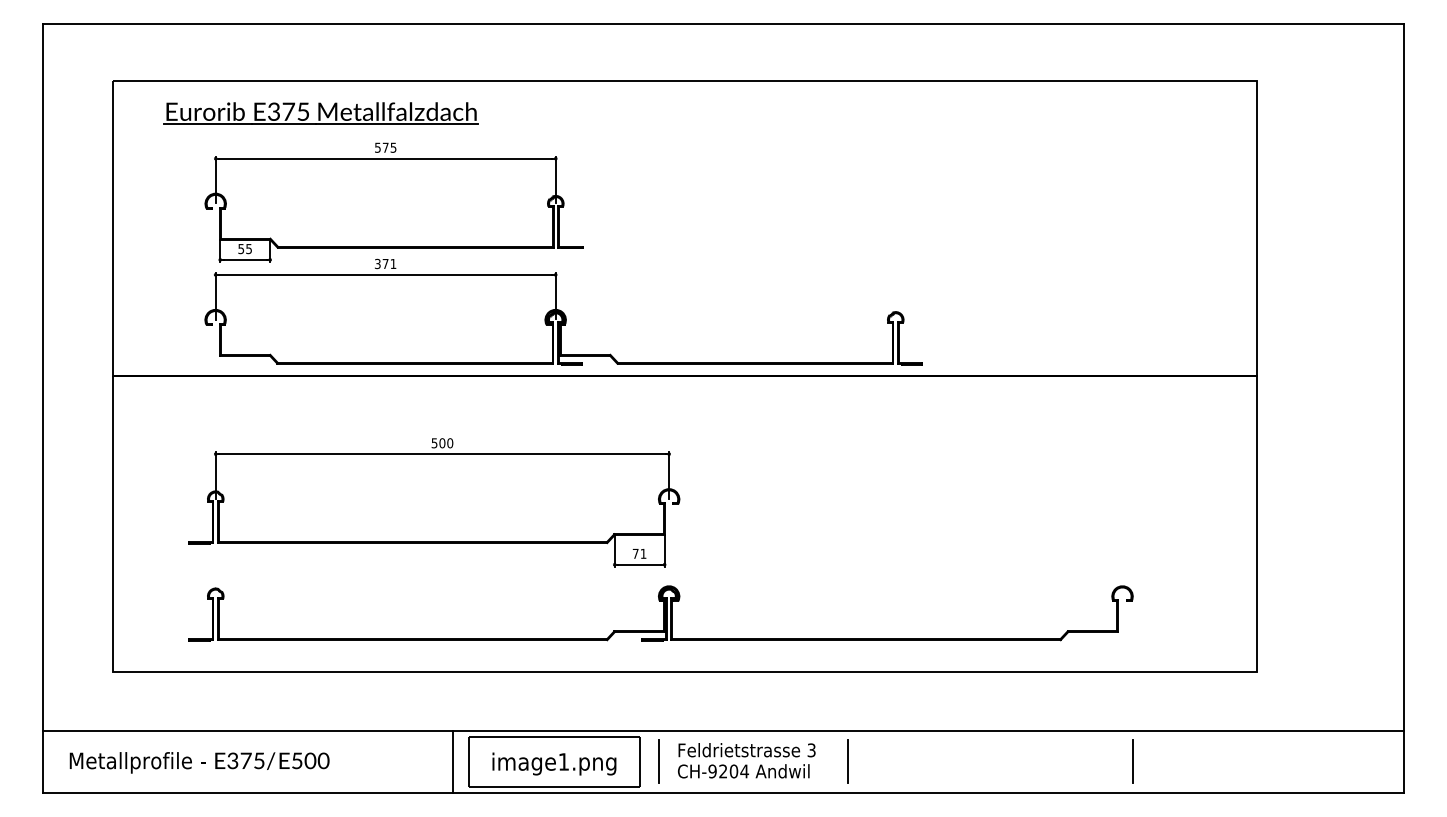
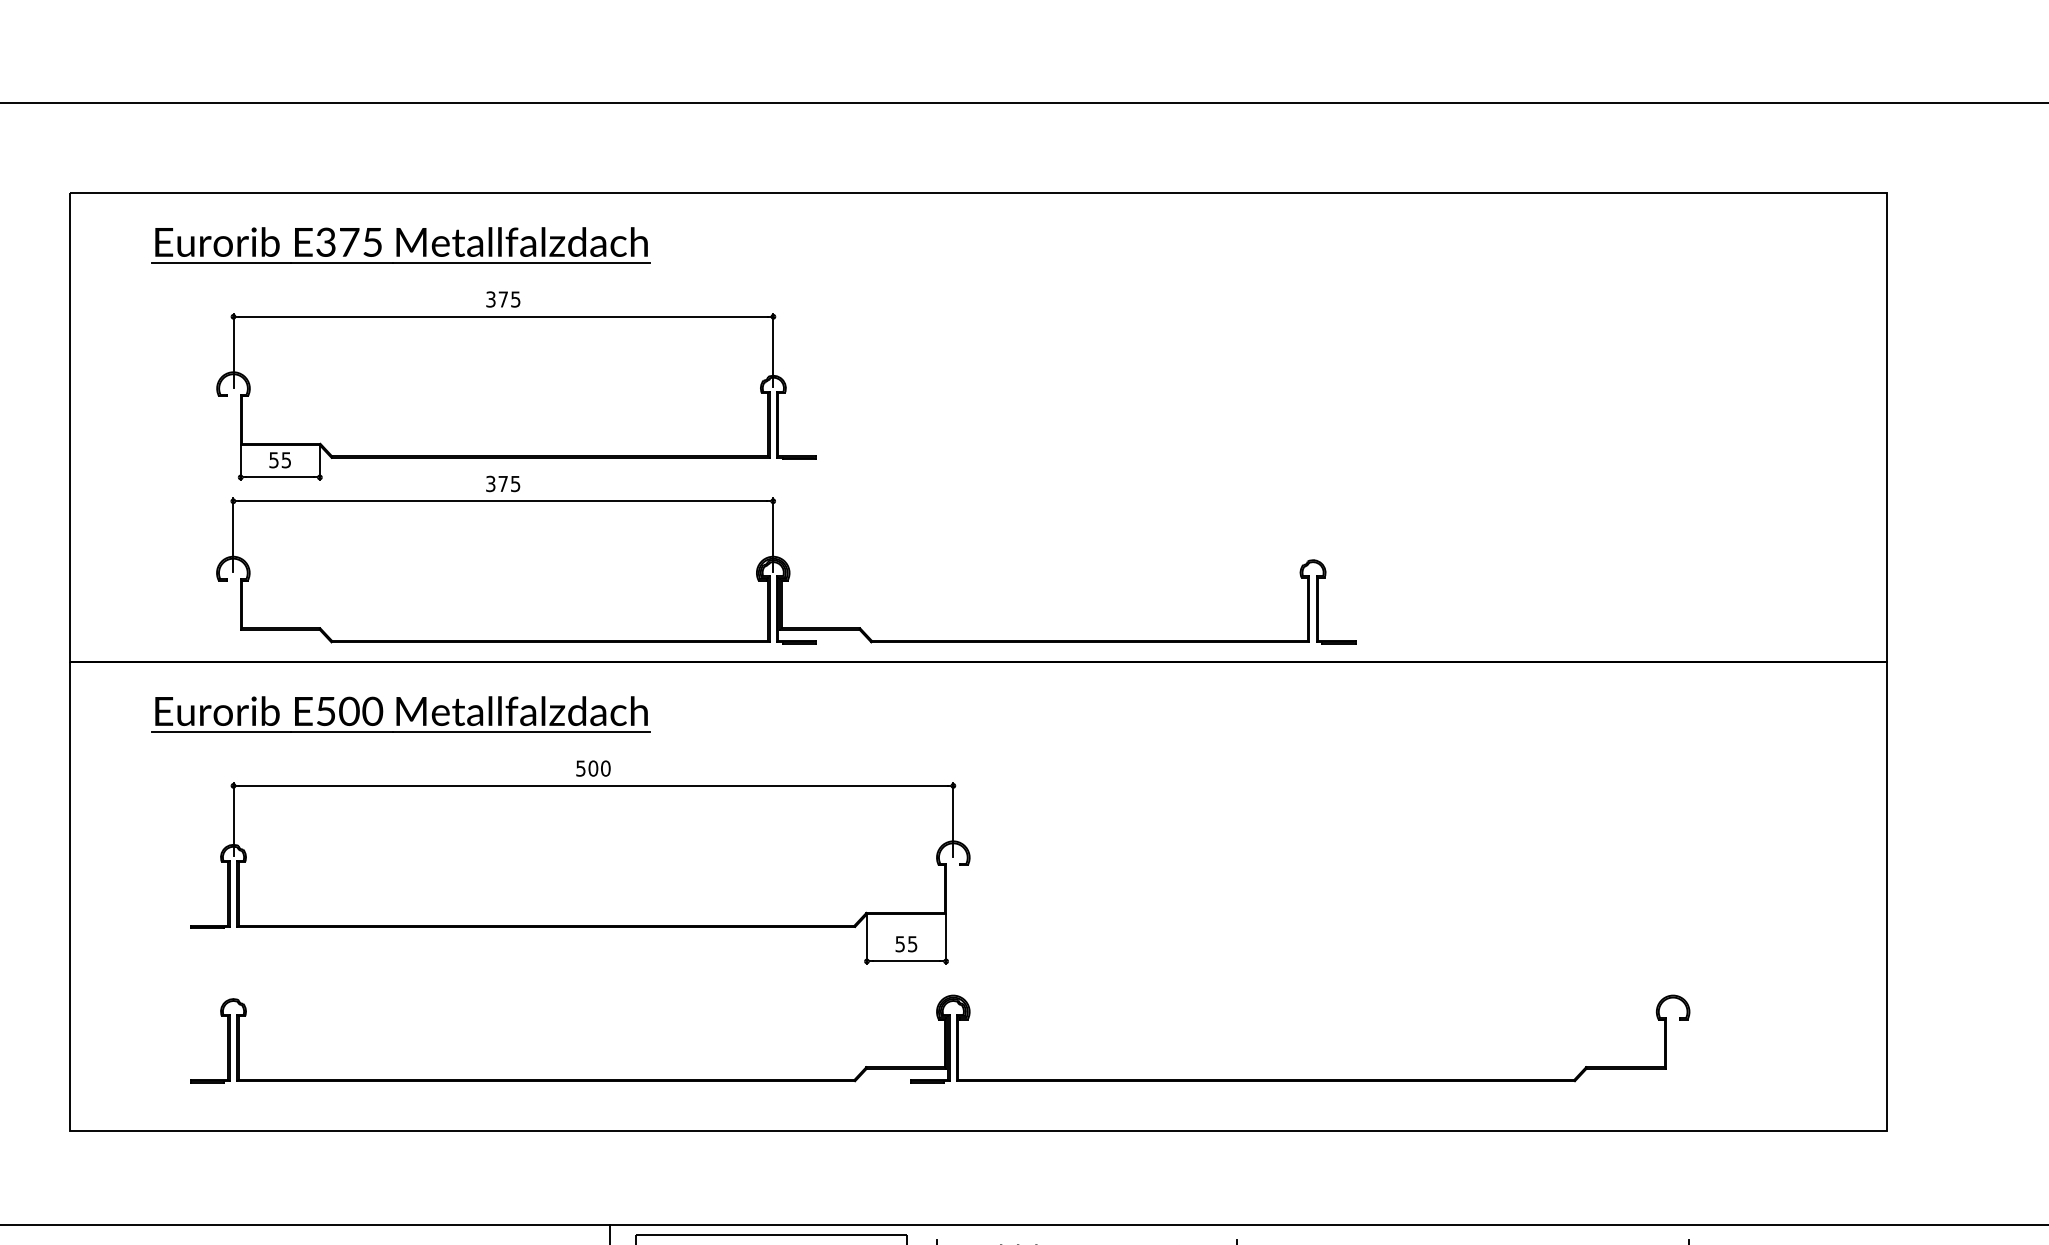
text: (377, 147) -> (490, 299), 575 -> 375
text: (393, 264) -> (515, 484), 371 -> 375
part: (320, 408) -> (399, 713), added
text: (639, 553) -> (906, 943), 71 -> 55

